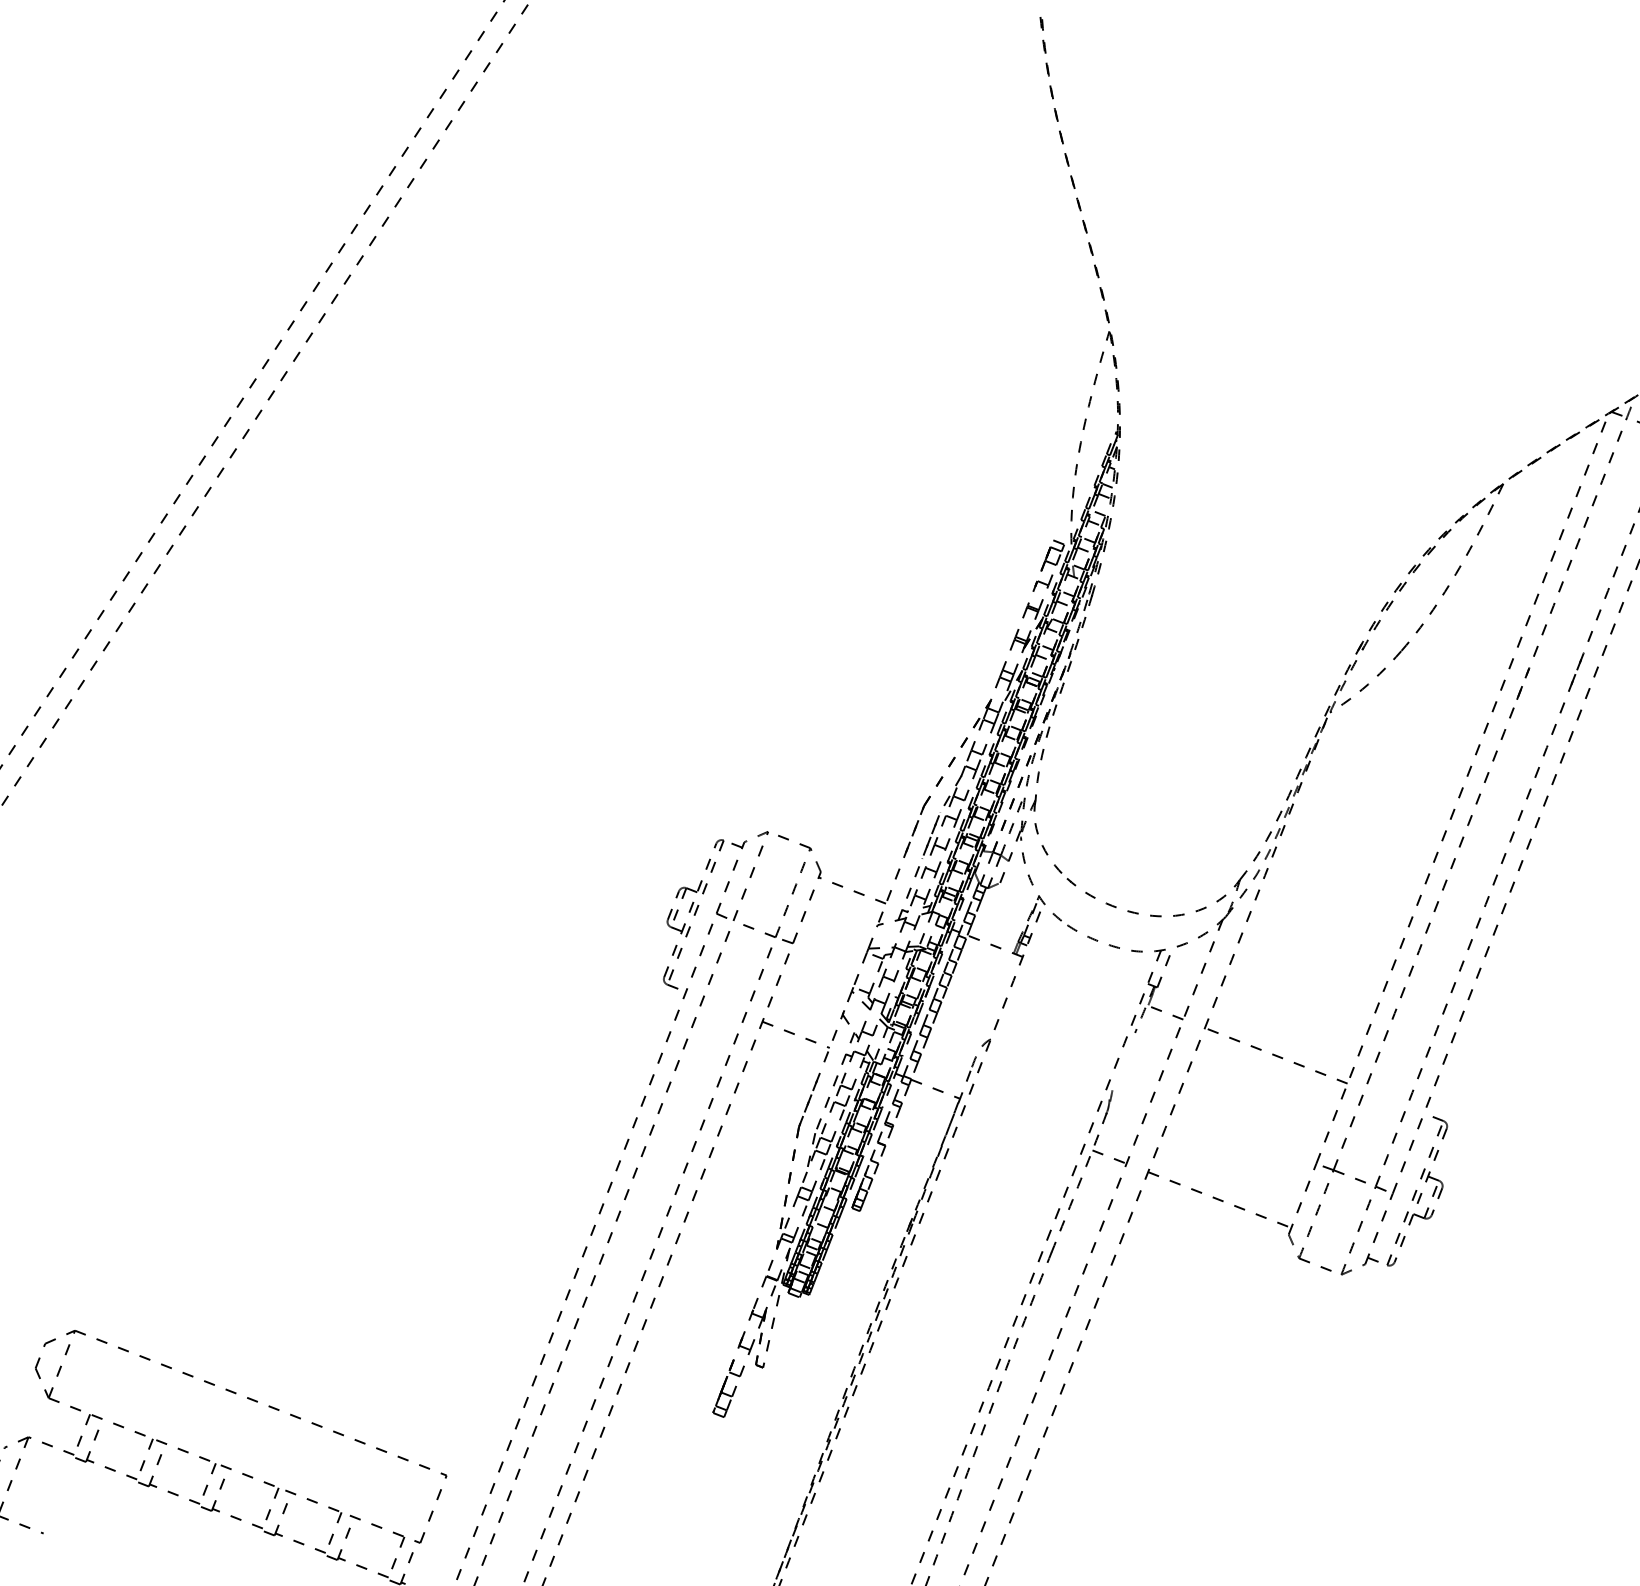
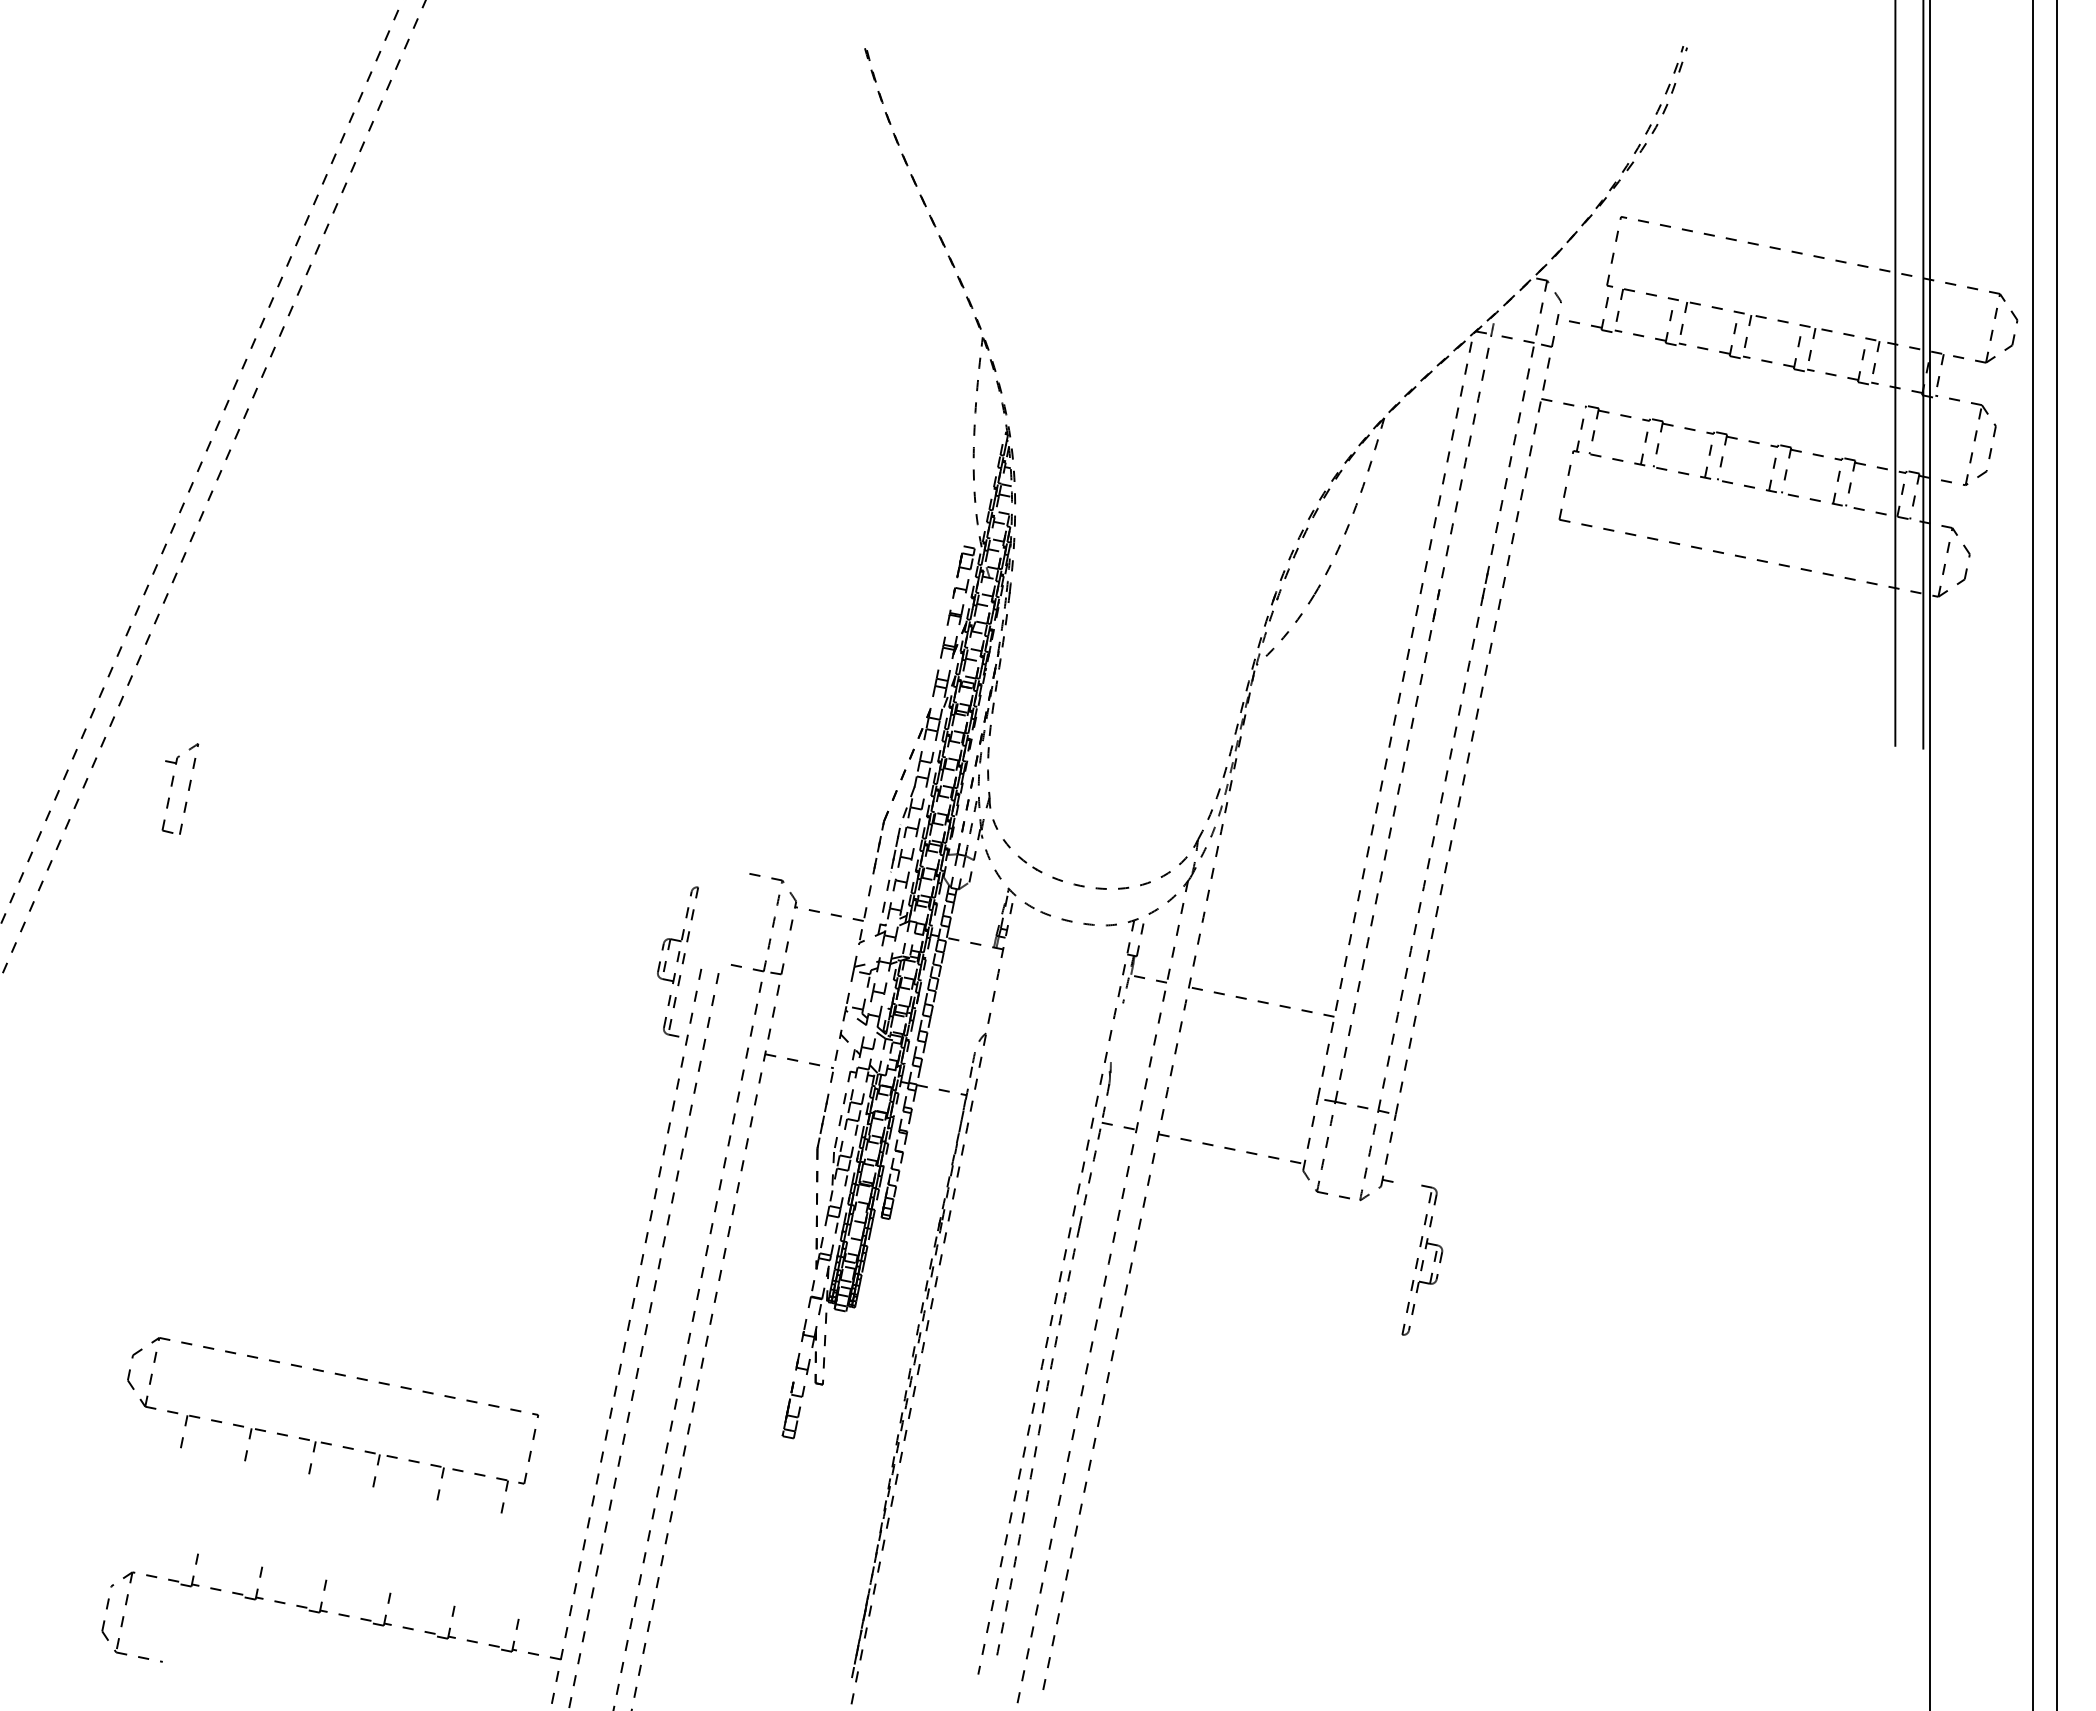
part: (750, 875) -> (188, 788), moved
part: (1420, 1192) -> (1422, 1259), moved
part: (227, 1466) -> (327, 1442), moved

